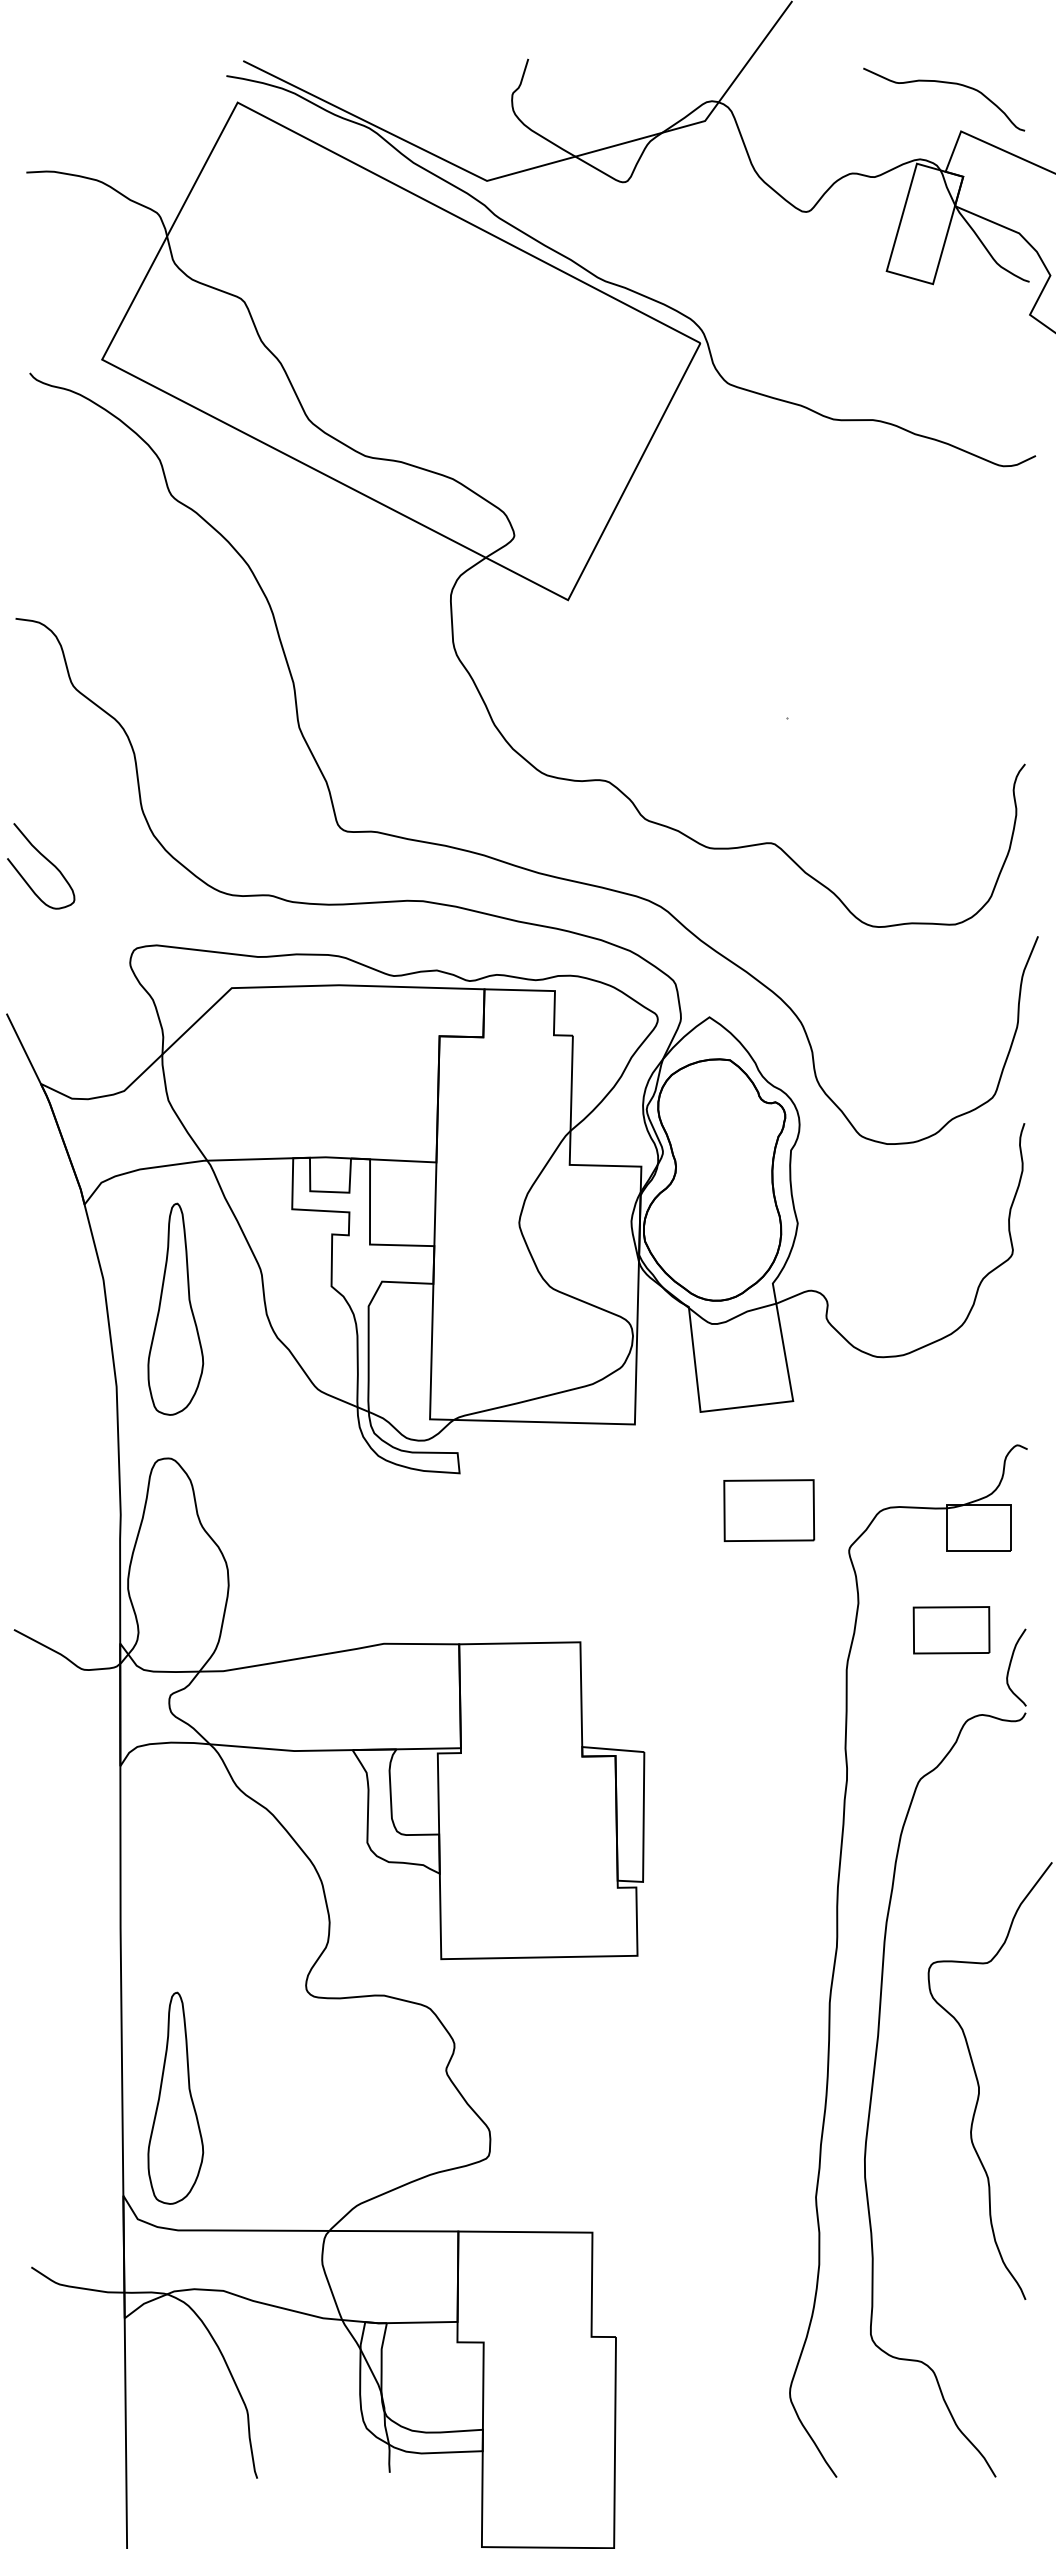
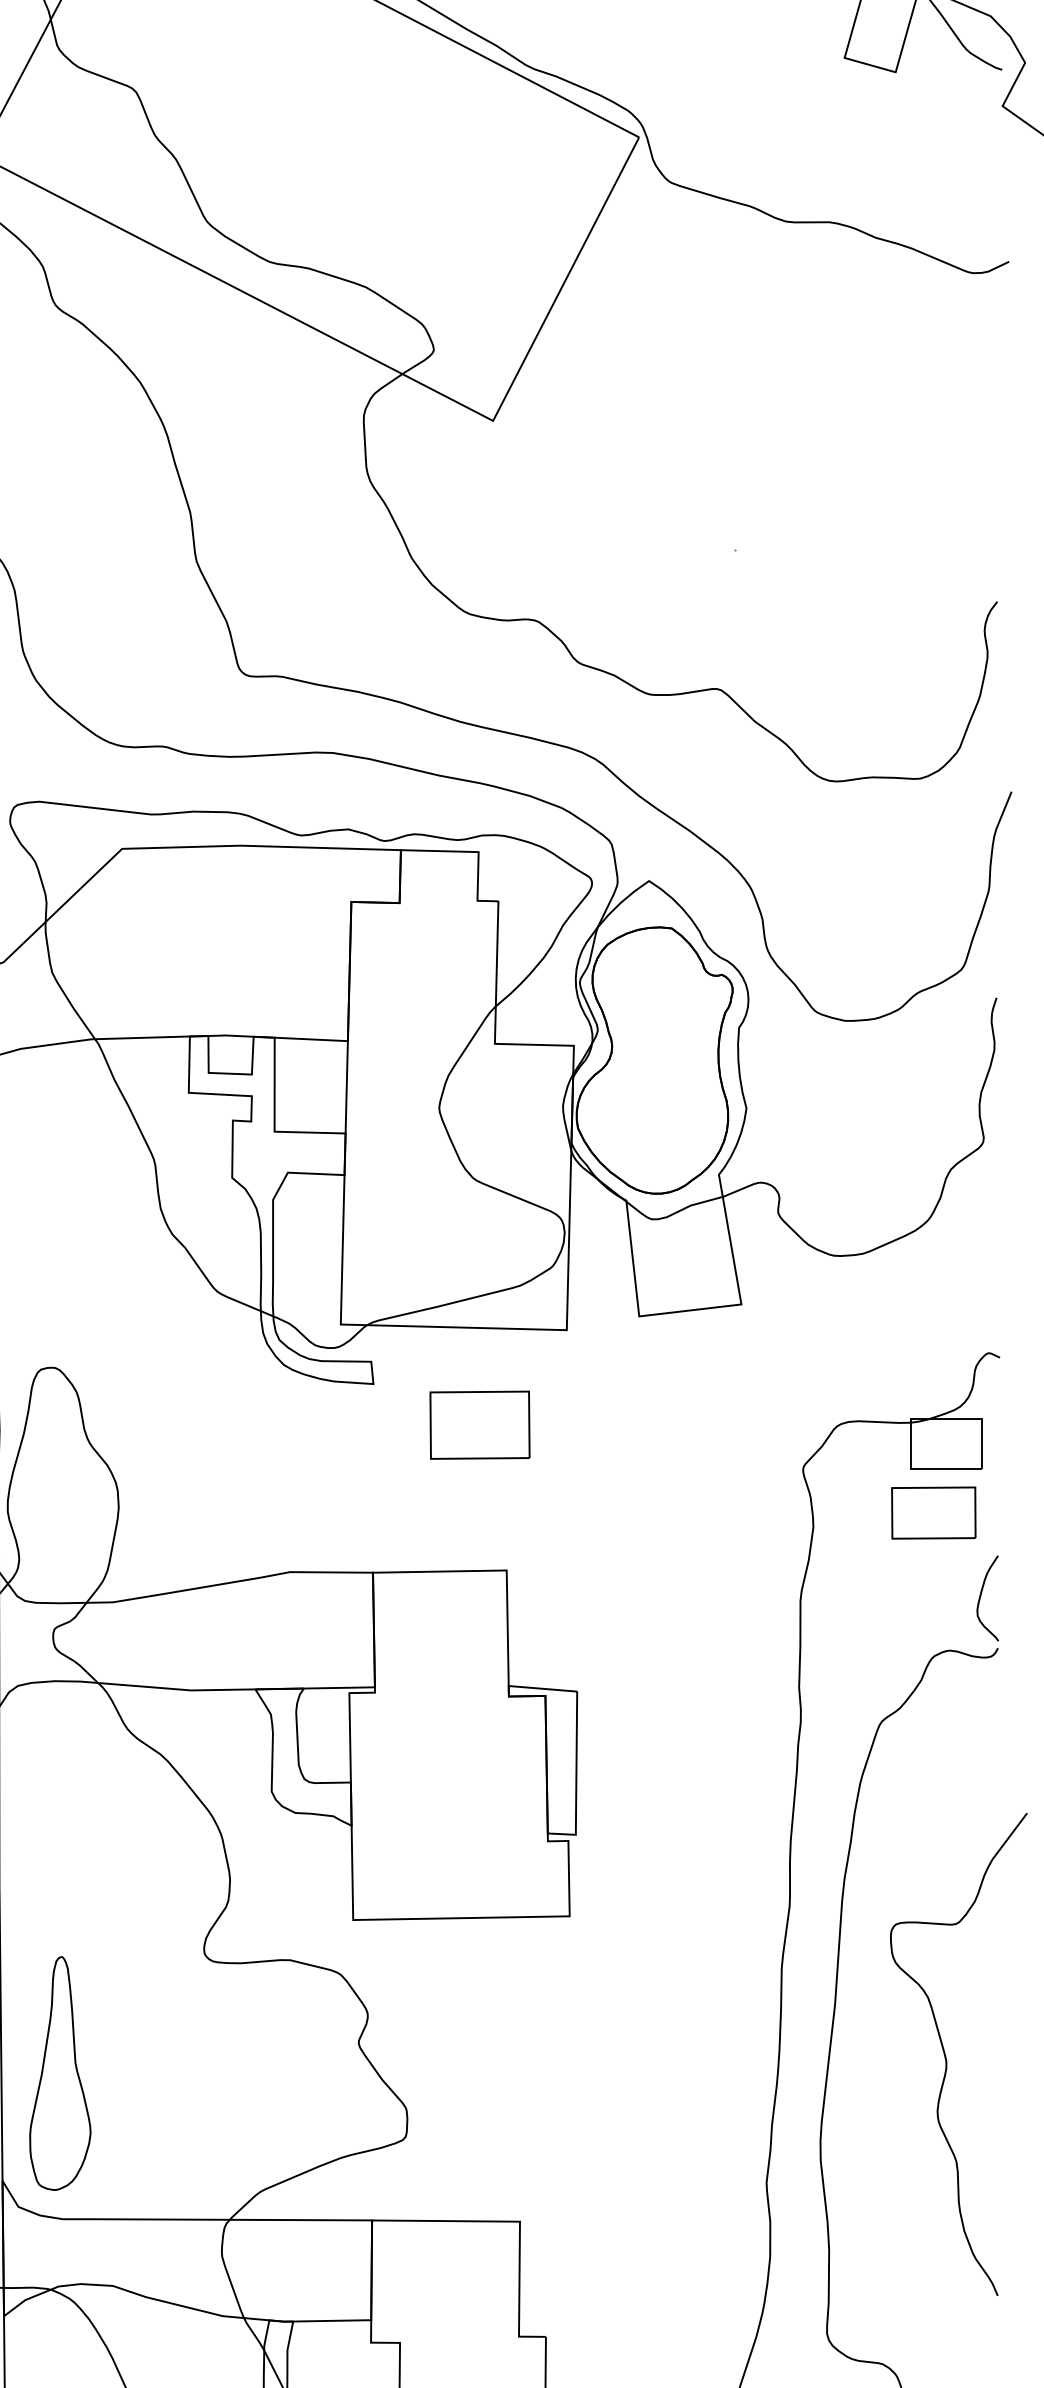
part: (175, 1308) -> (60, 1202), removed
part: (769, 1510) -> (480, 1425), moved
part: (951, 1630) -> (933, 1513), moved

